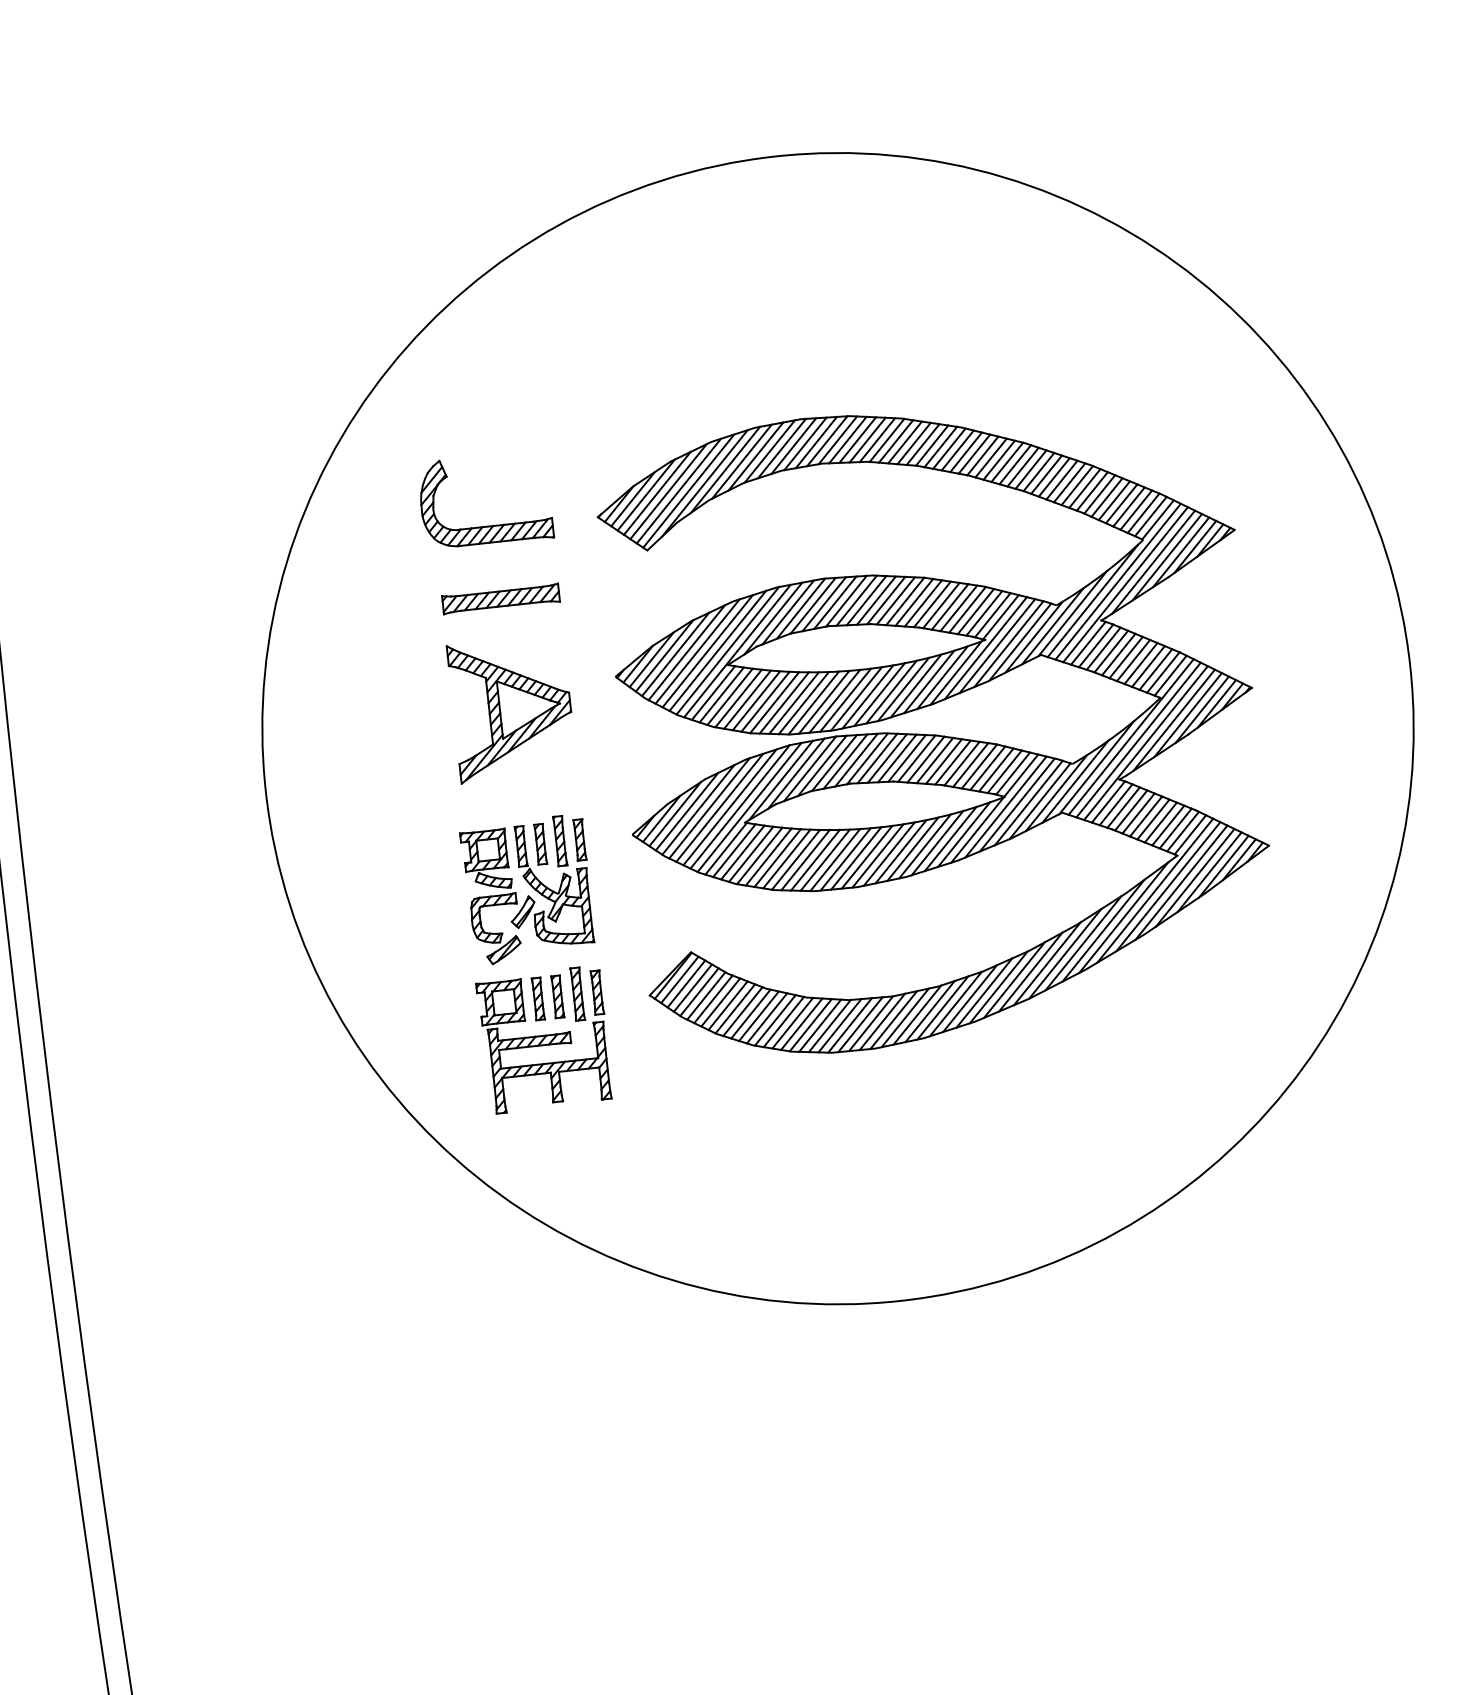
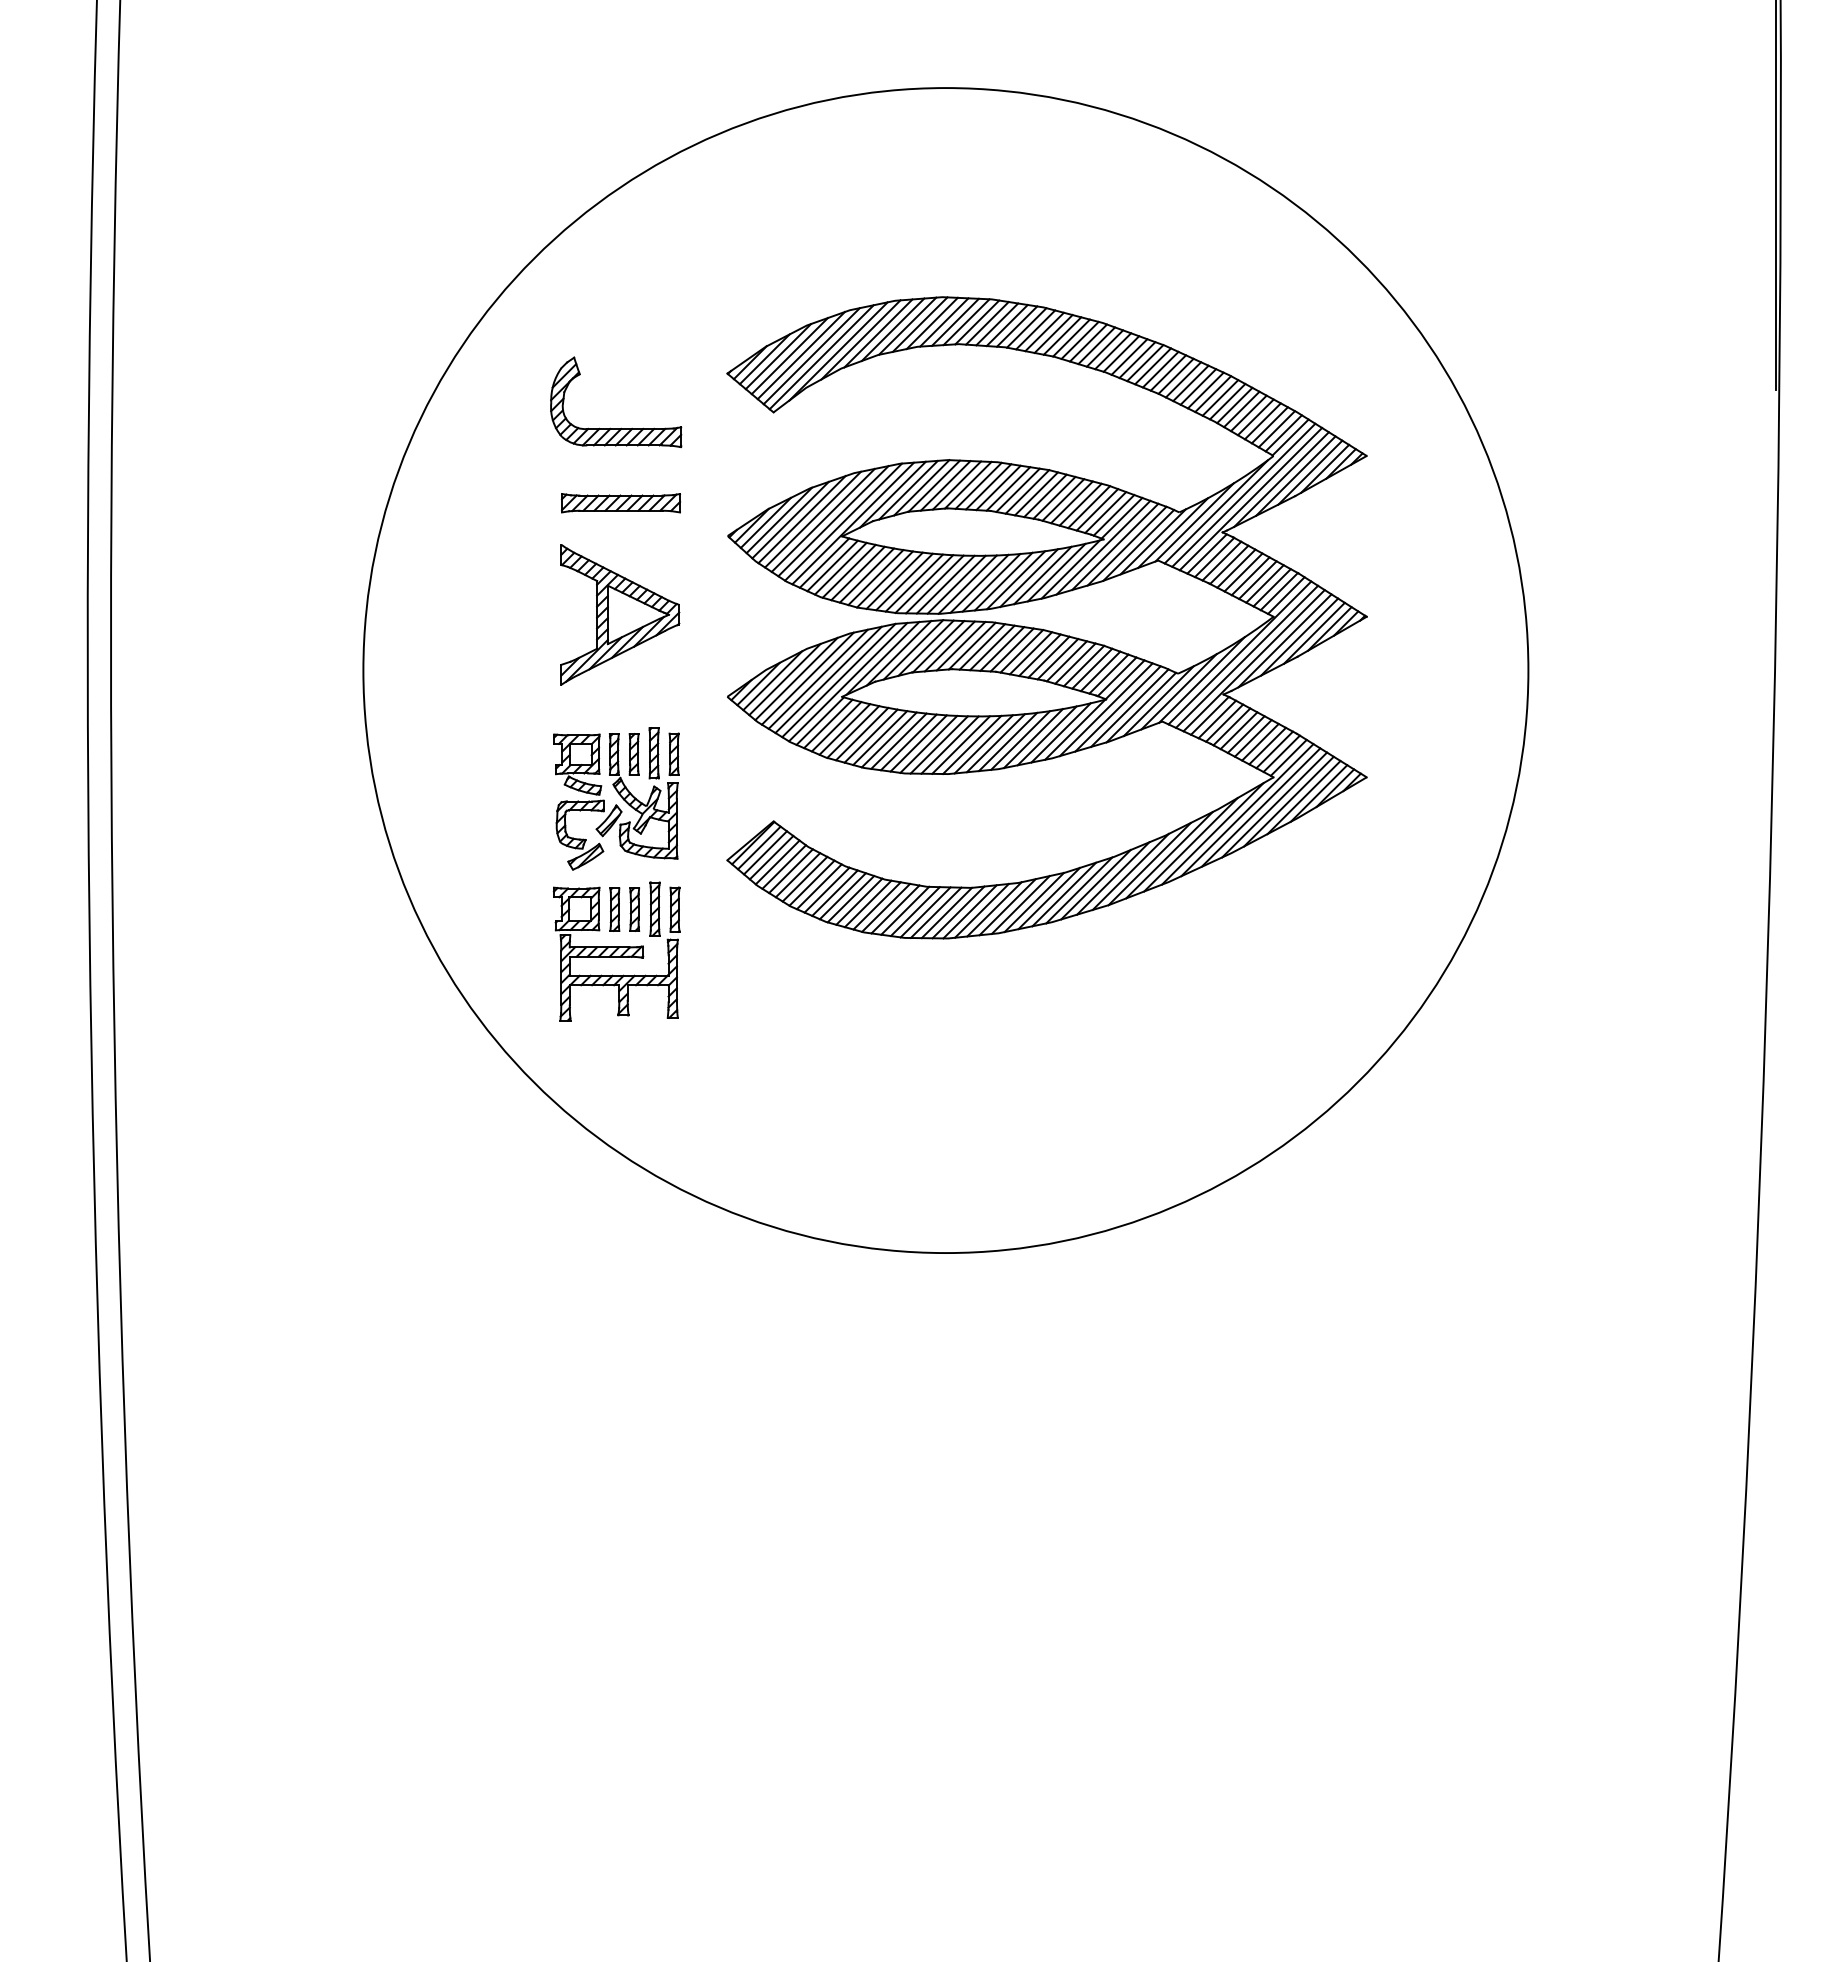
part: (938, 734) -> (1046, 629), moved

